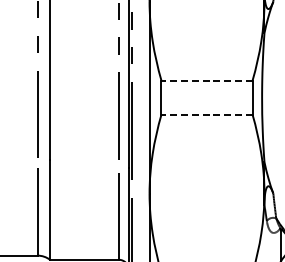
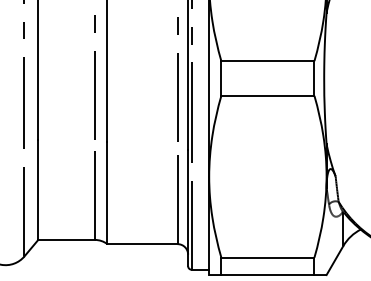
line: (206, 81) -> (267, 61), dashed -> solid
line: (206, 114) -> (267, 95), dashed -> solid

